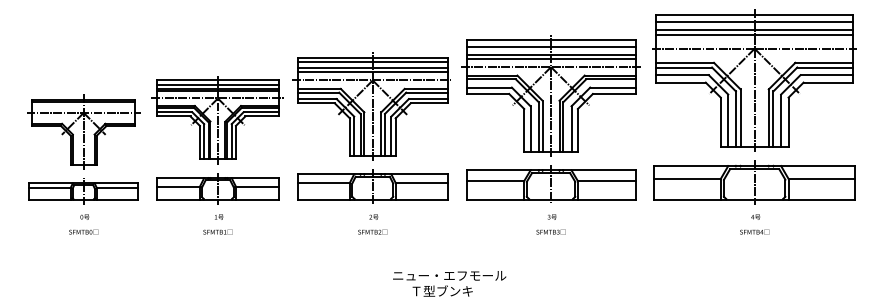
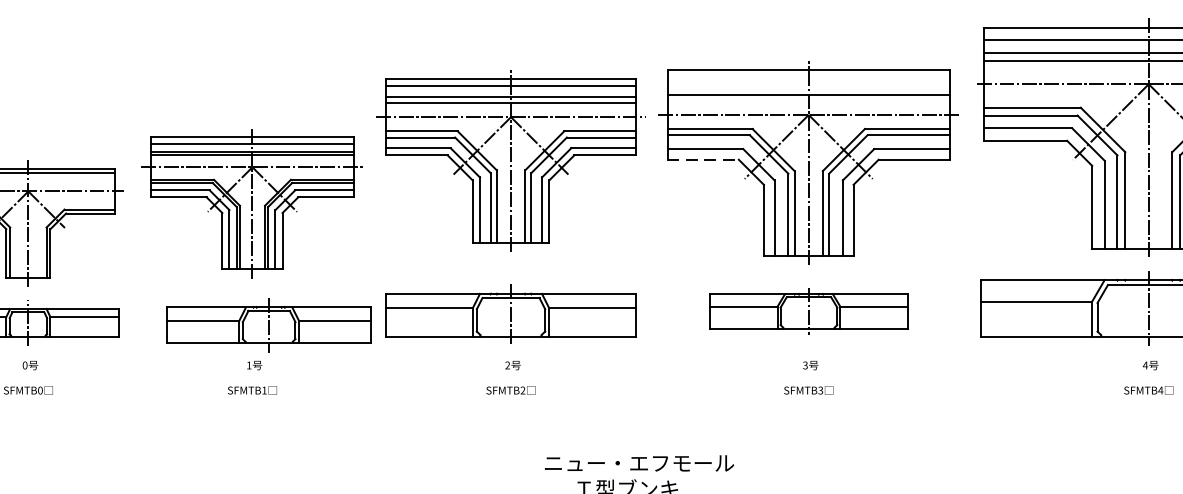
line: (550, 46) -> (807, 80), removed
line: (550, 58) -> (807, 100), removed
line: (488, 93) -> (704, 158), solid -> dashed
part: (371, 106) -> (508, 160), moved
part: (551, 183) -> (809, 309), size x0.7
part: (217, 188) -> (268, 324), moved

